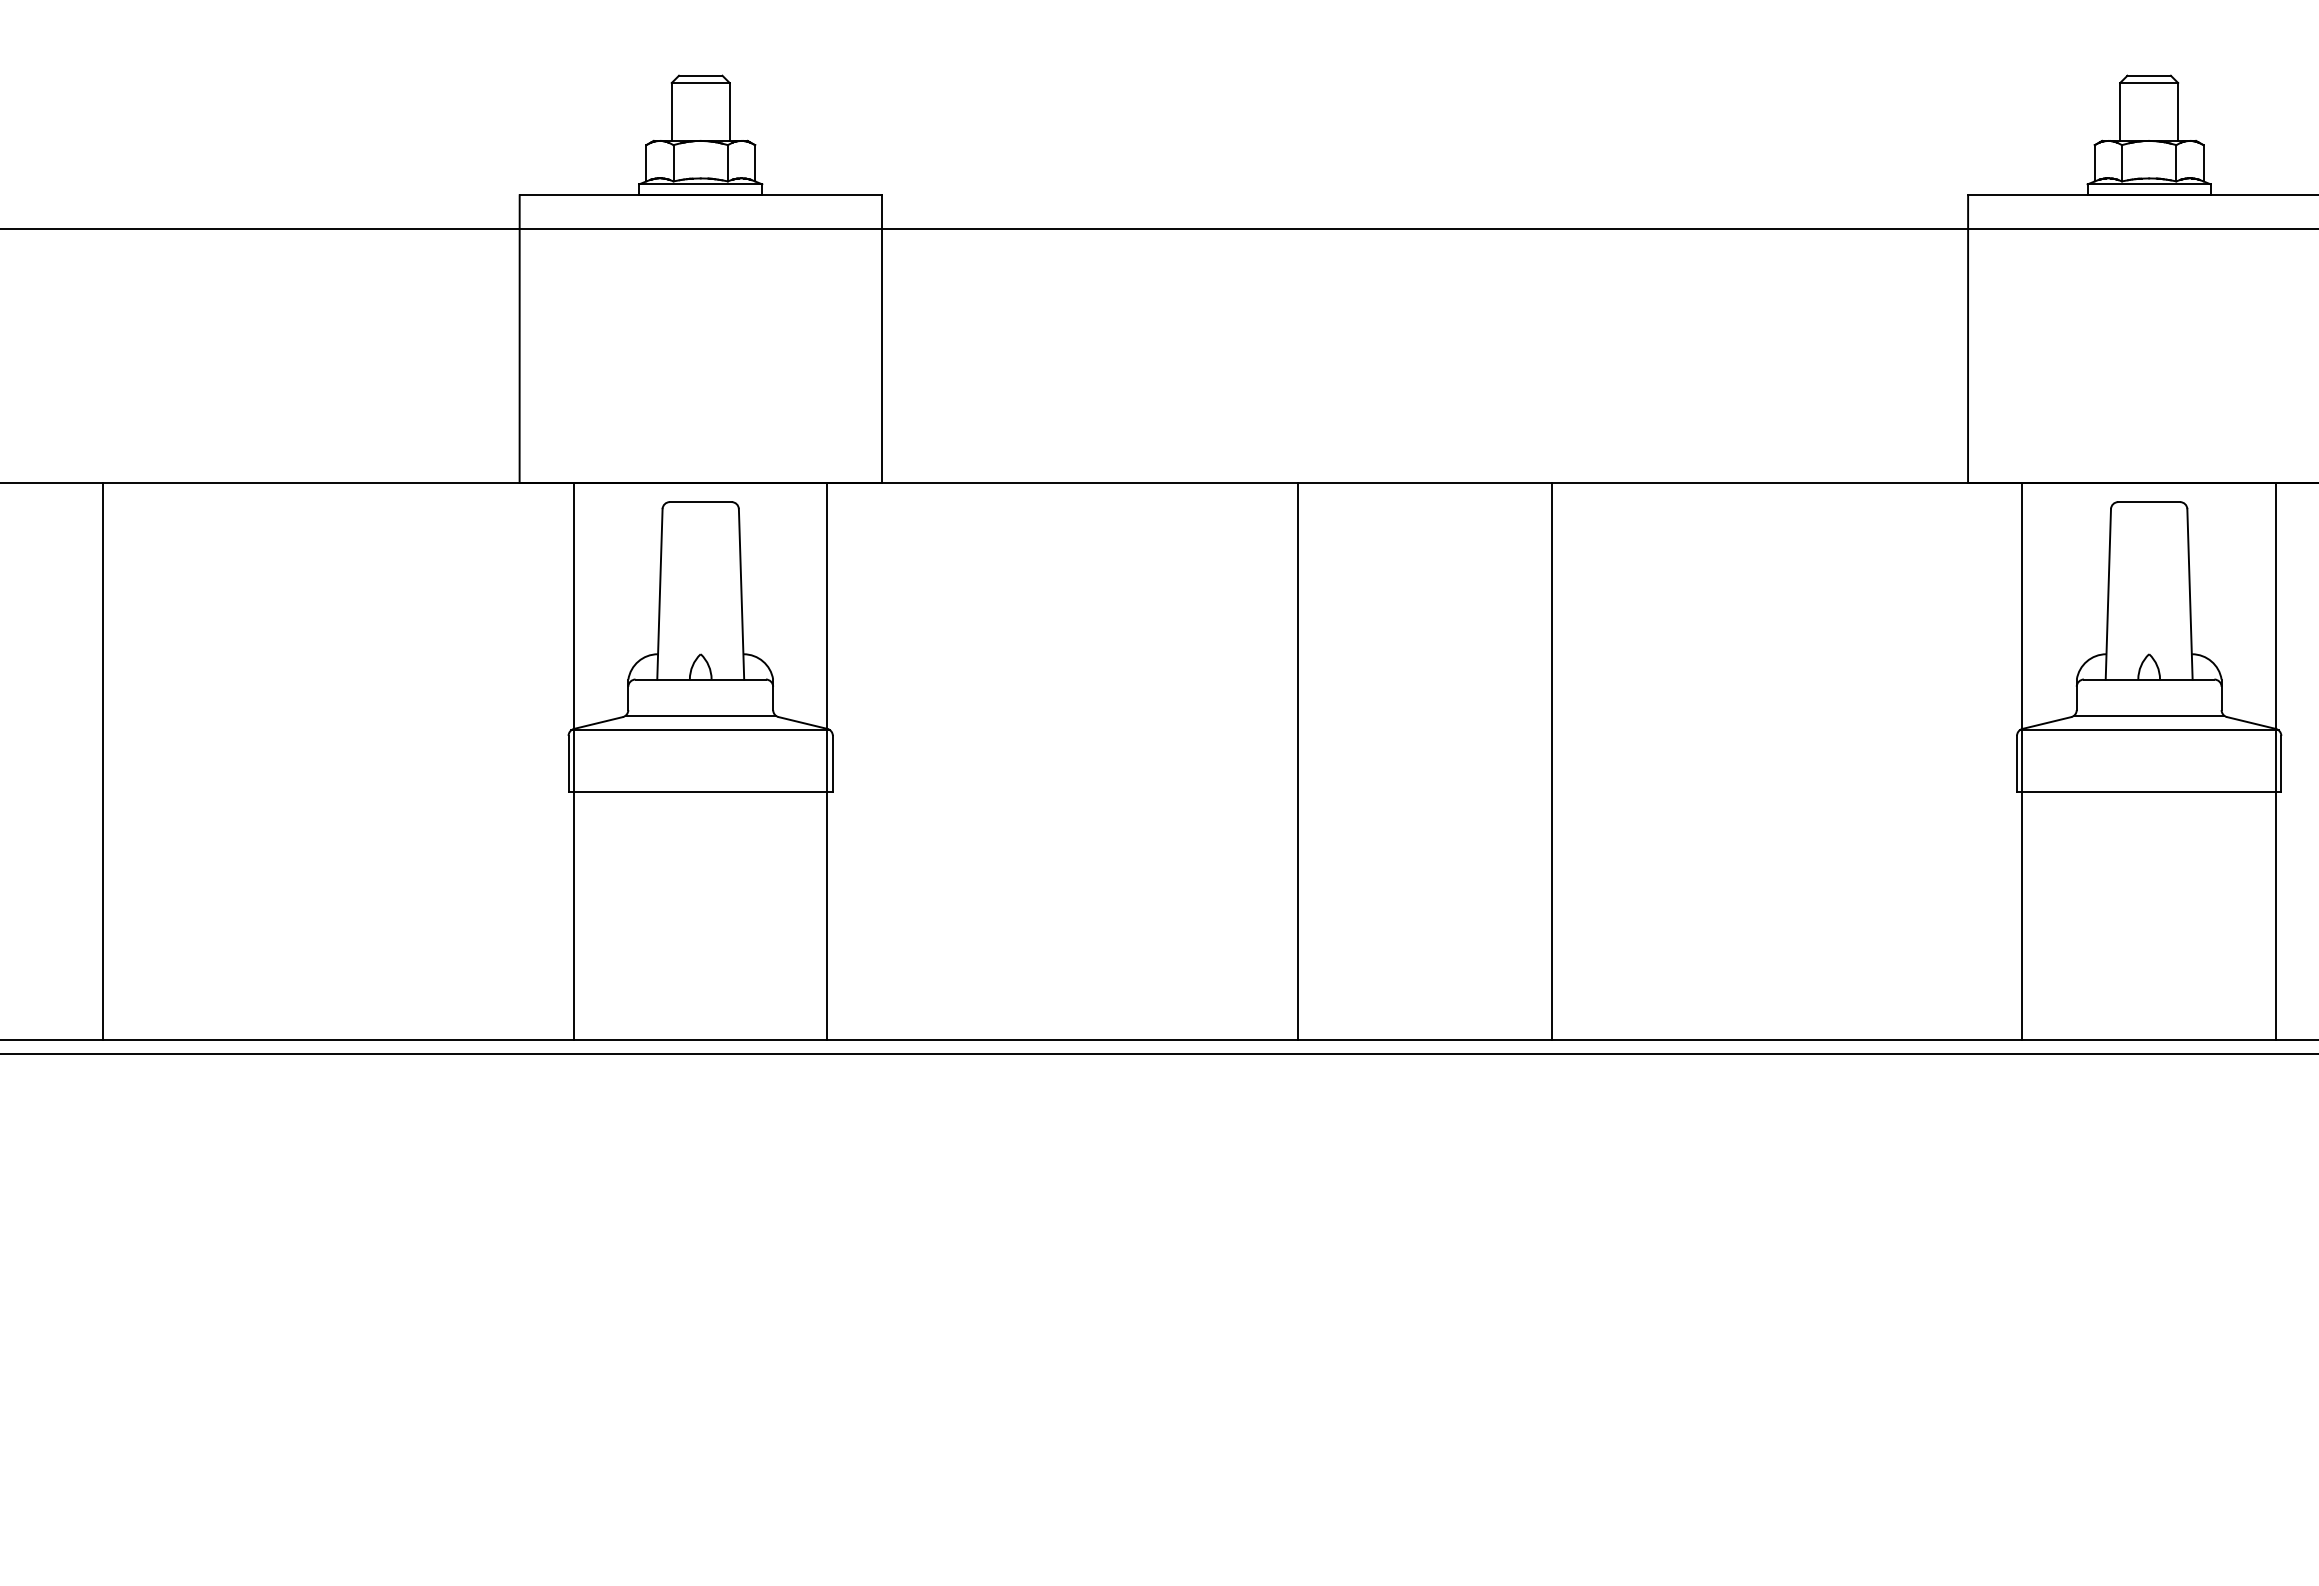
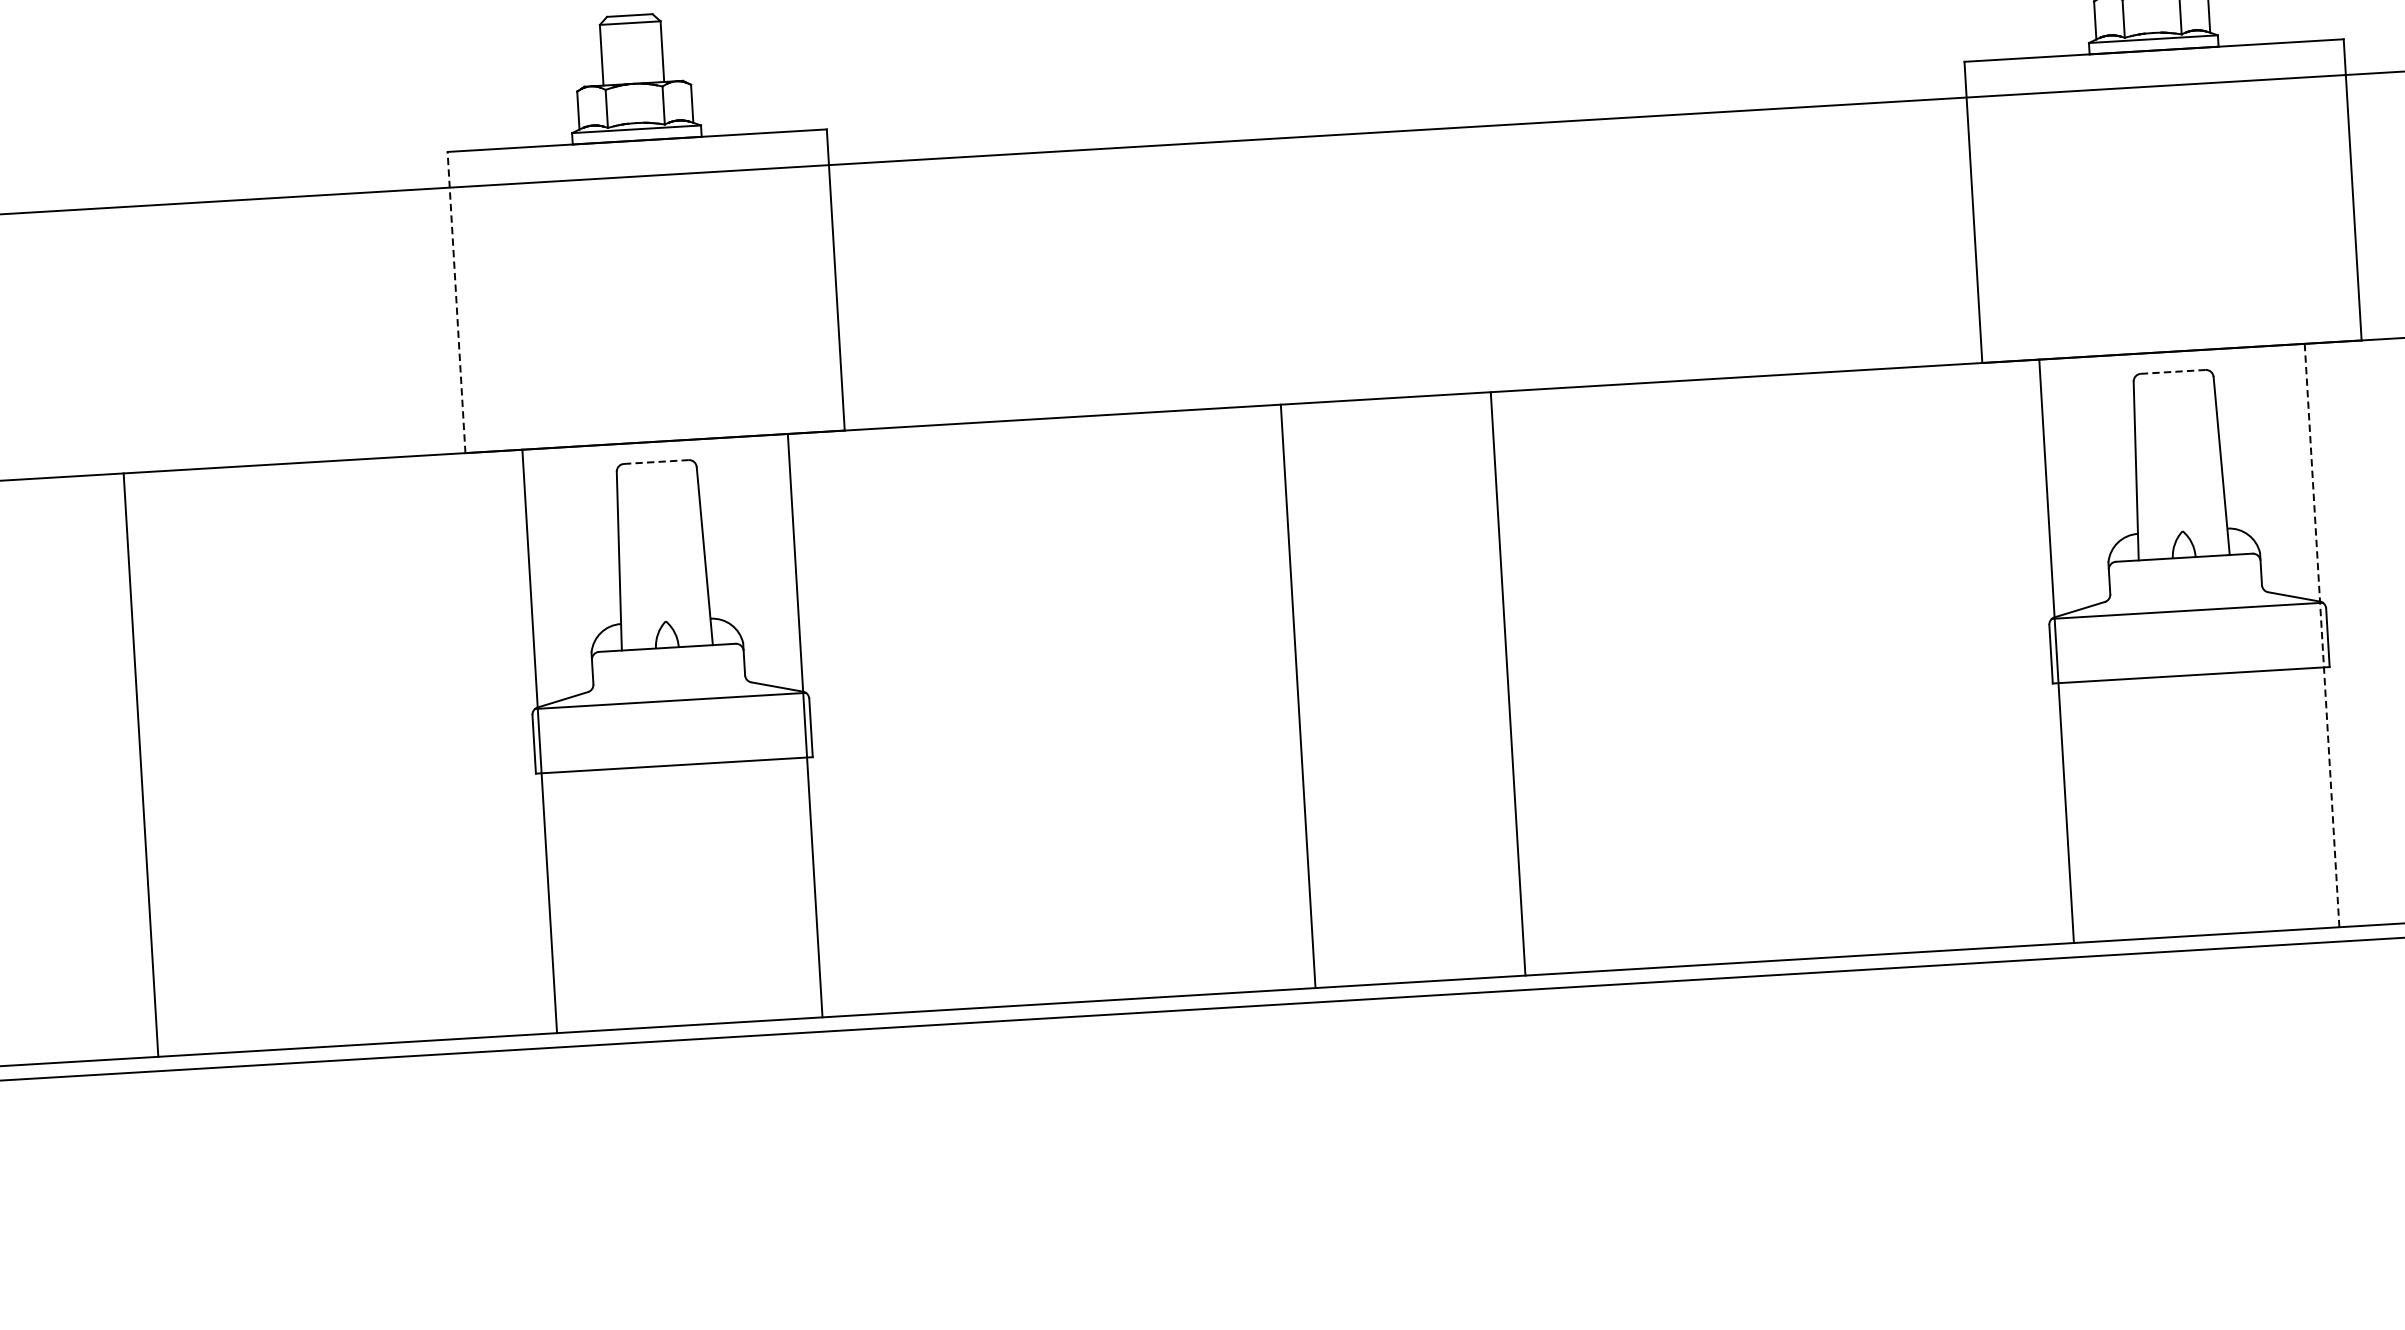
line: (519, 339) -> (456, 303), solid -> dashed
line: (700, 502) -> (656, 462), solid -> dashed
line: (2149, 502) -> (2173, 372), solid -> dashed
line: (700, 715) -> (669, 685), removed
line: (2149, 715) -> (2186, 595), removed
line: (103, 760) -> (141, 764), moved
line: (1551, 760) -> (1507, 683), moved
line: (2275, 761) -> (2321, 635), solid -> dashed

